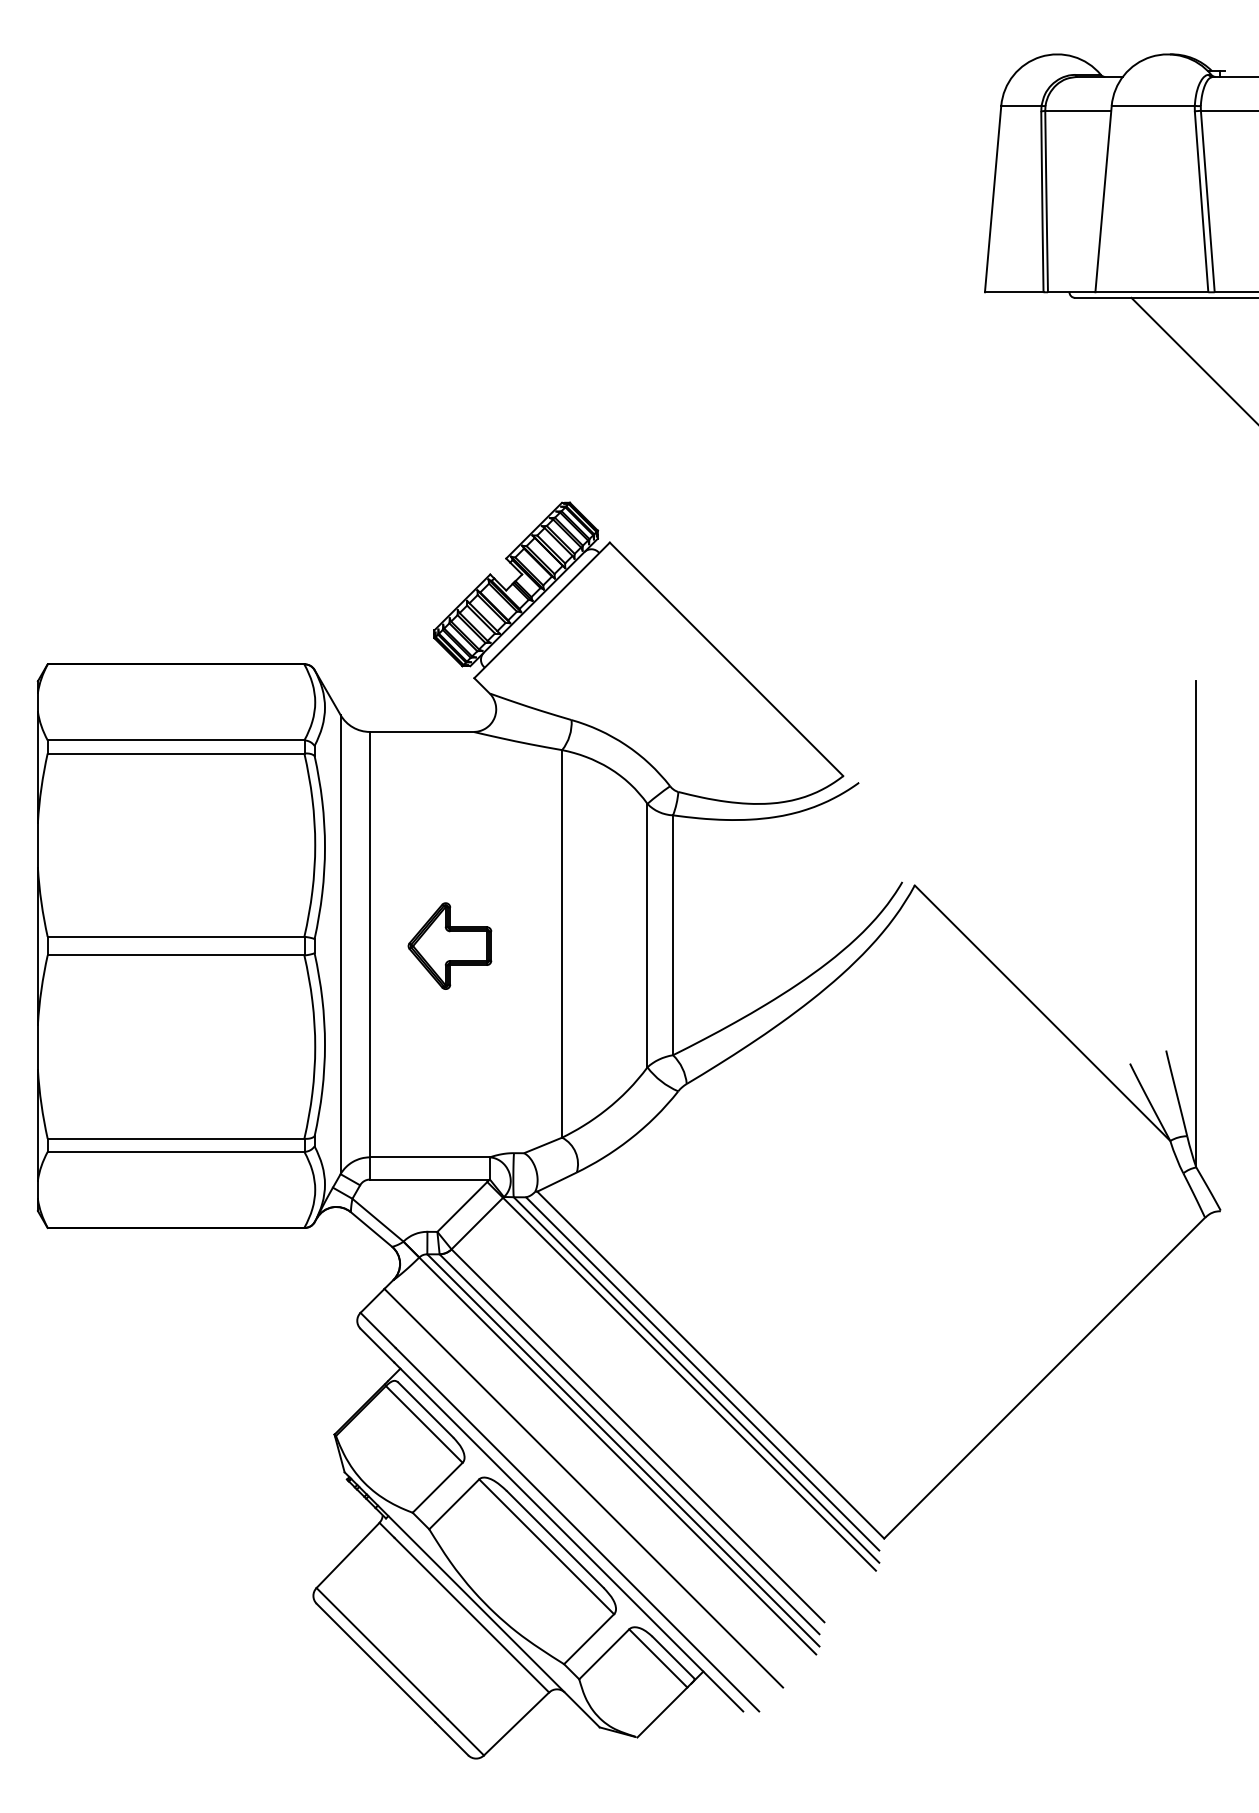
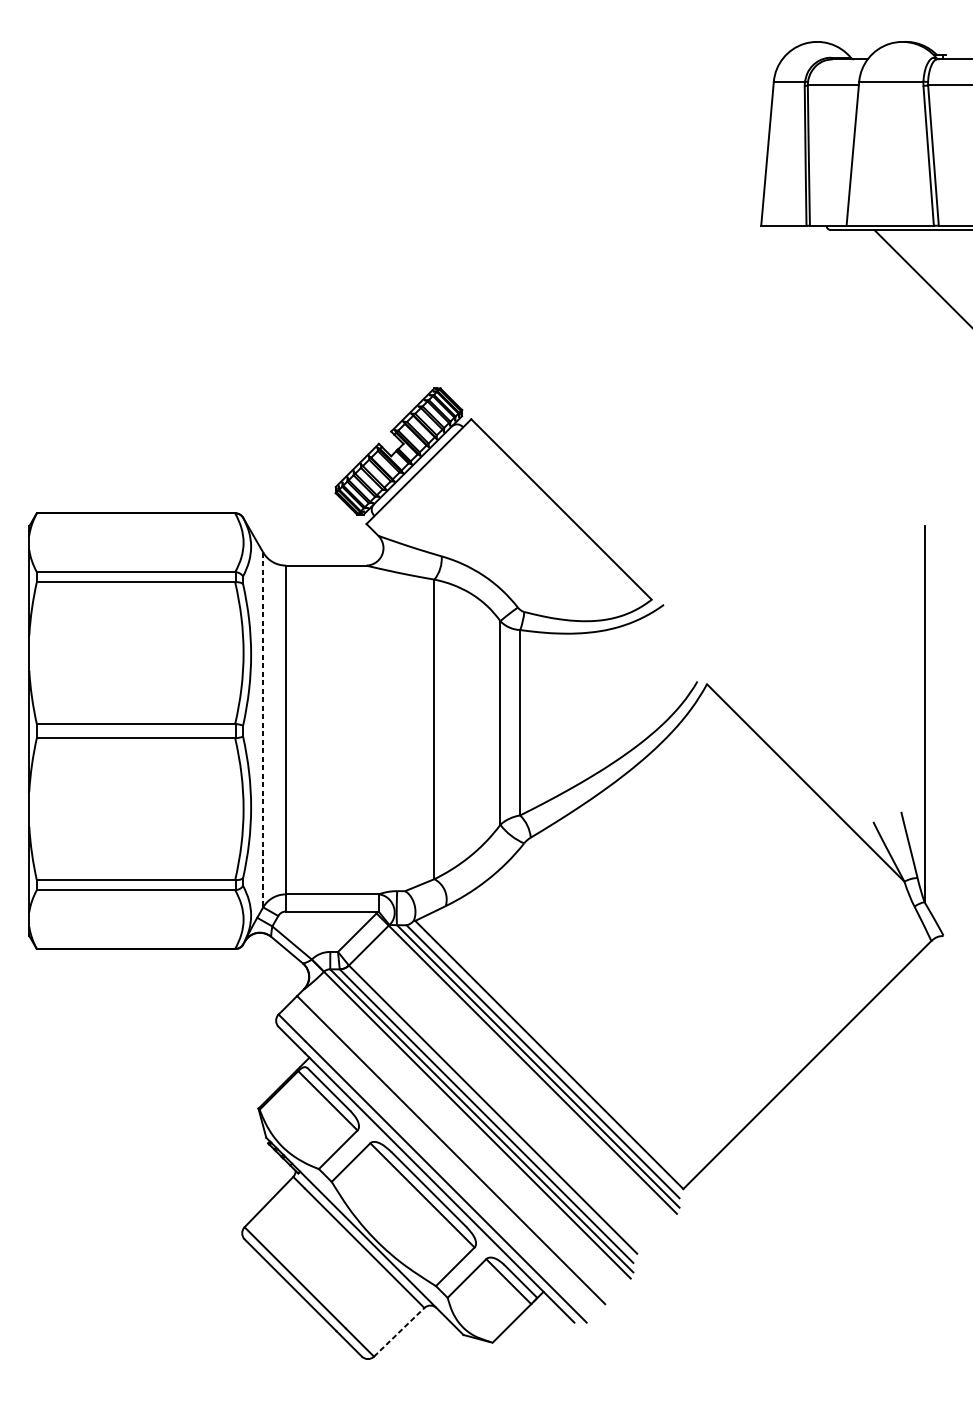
line: (340, 944) -> (263, 729), solid -> dashed
part: (449, 945) -> (347, 730), removed
line: (516, 1723) -> (399, 1331), solid -> dashed

